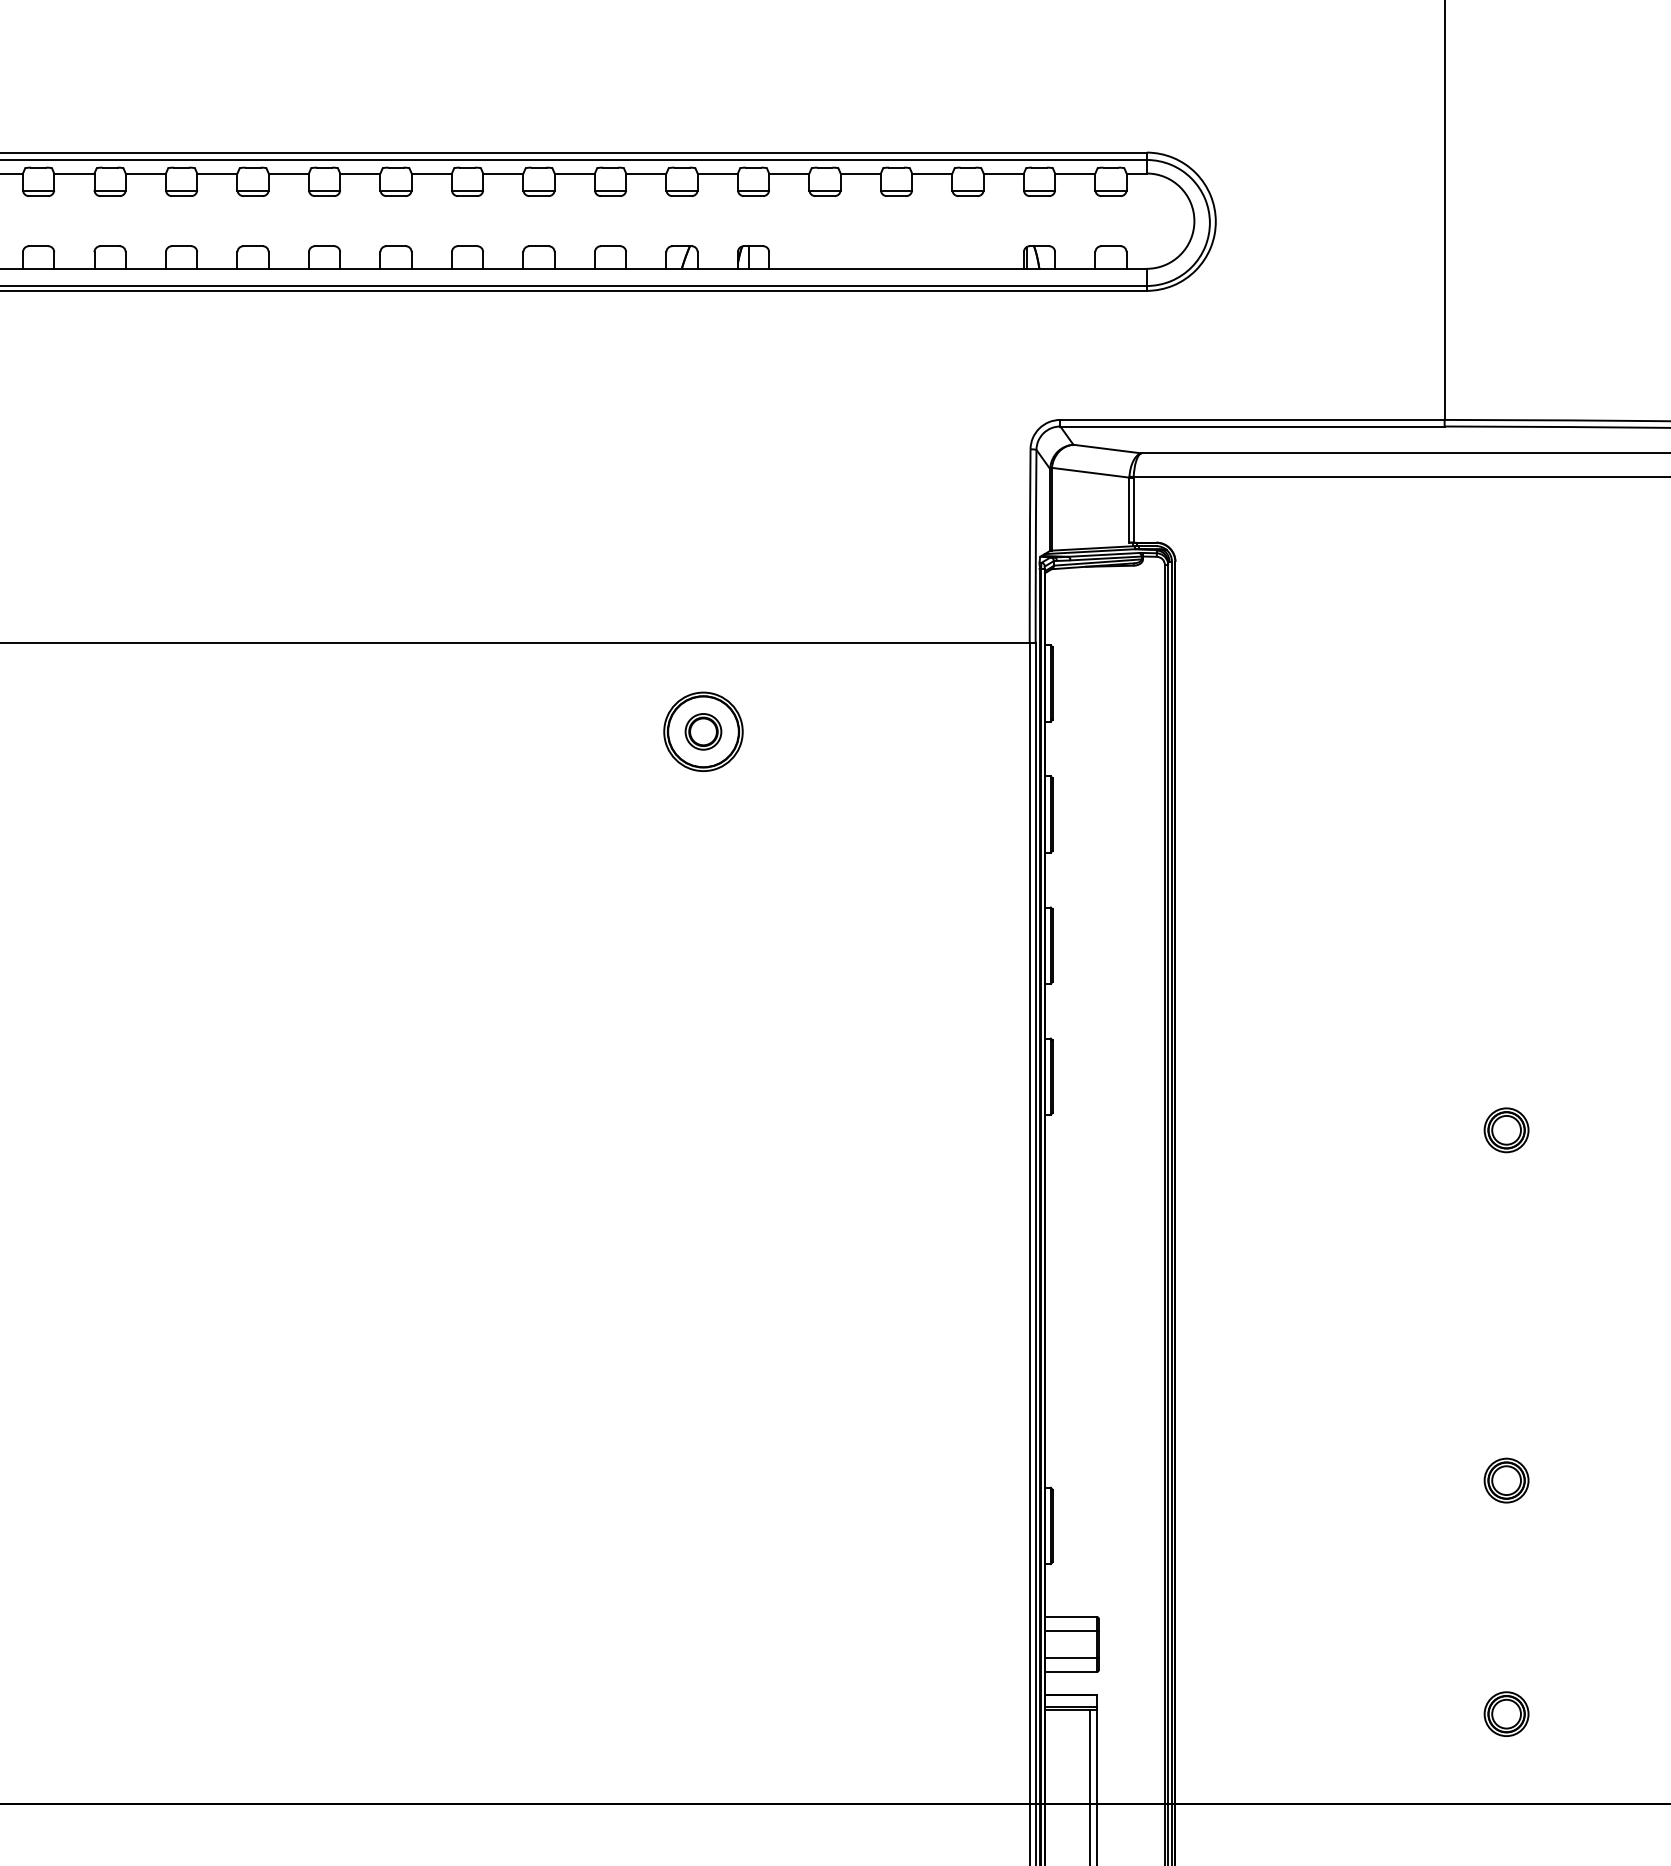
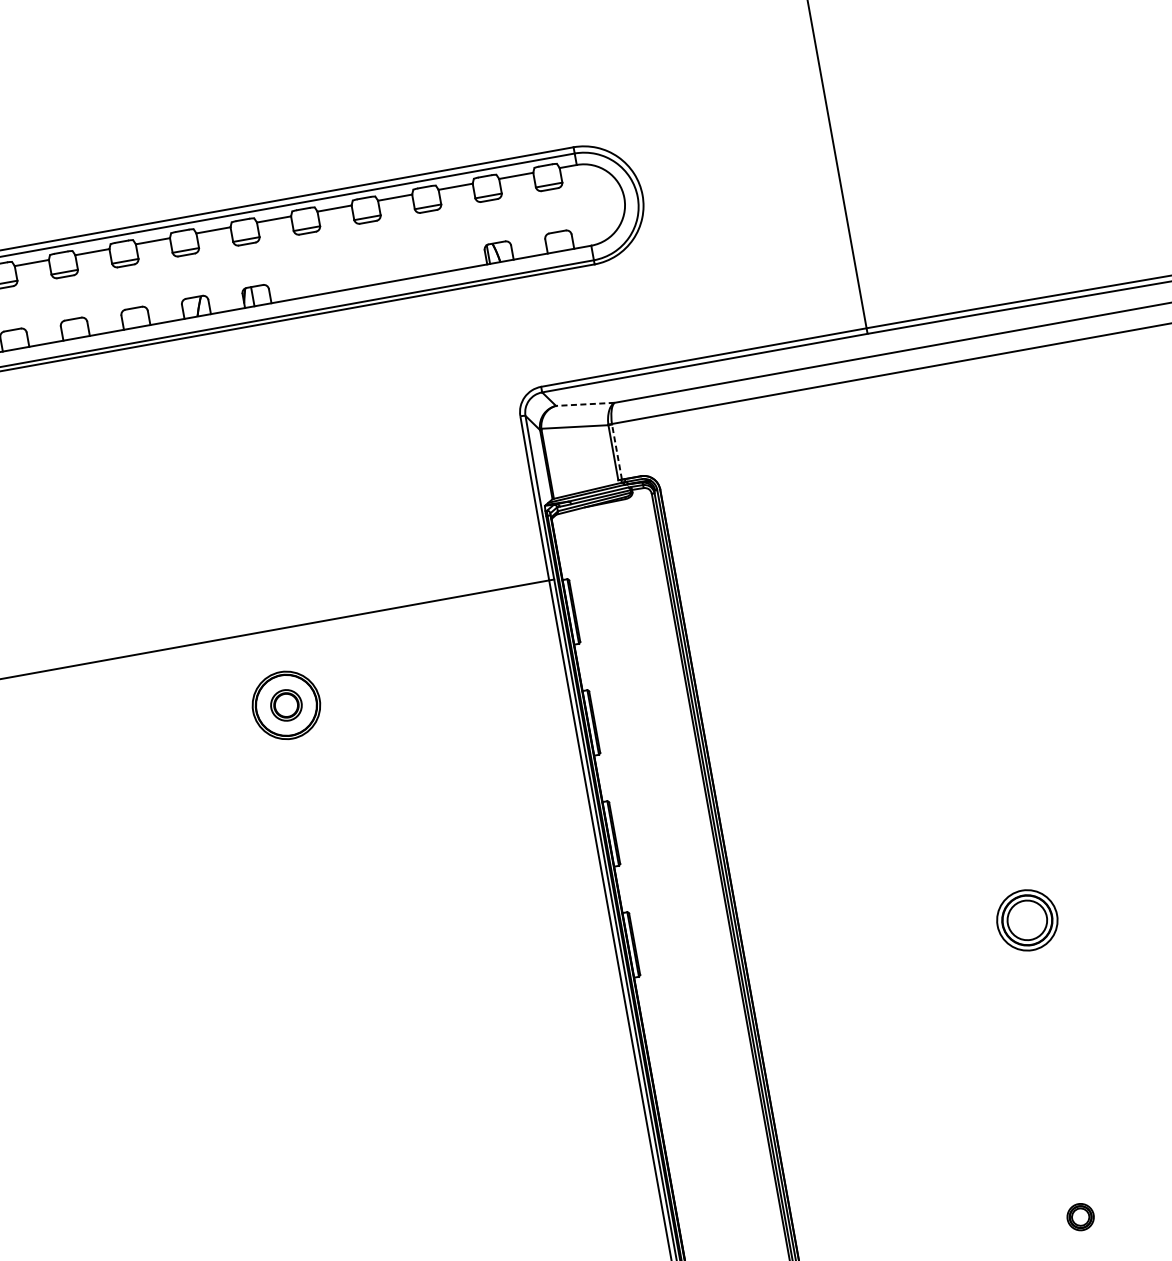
line: (1106, 449) -> (584, 404), solid -> dashed
line: (1133, 510) -> (616, 452), solid -> dashed
part: (1506, 1130) -> (1027, 920), size x1.6
part: (1506, 1480) -> (1080, 1217), size x0.7

